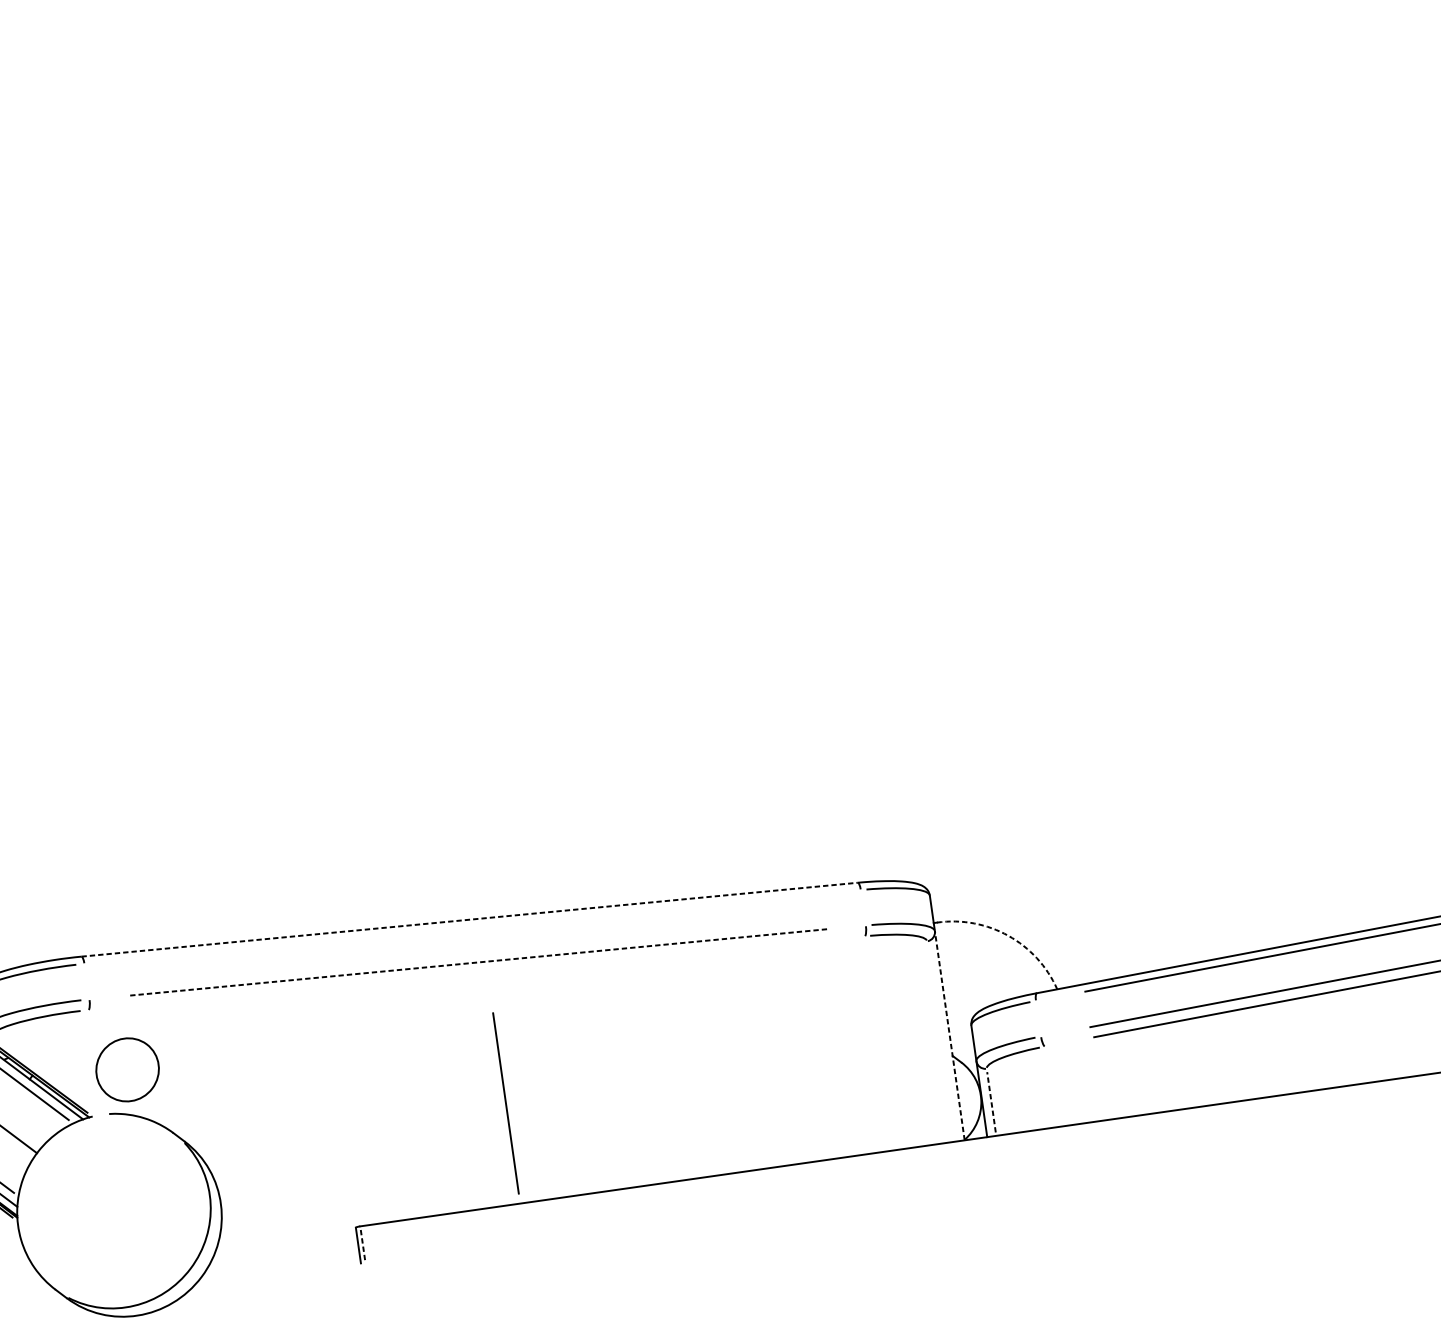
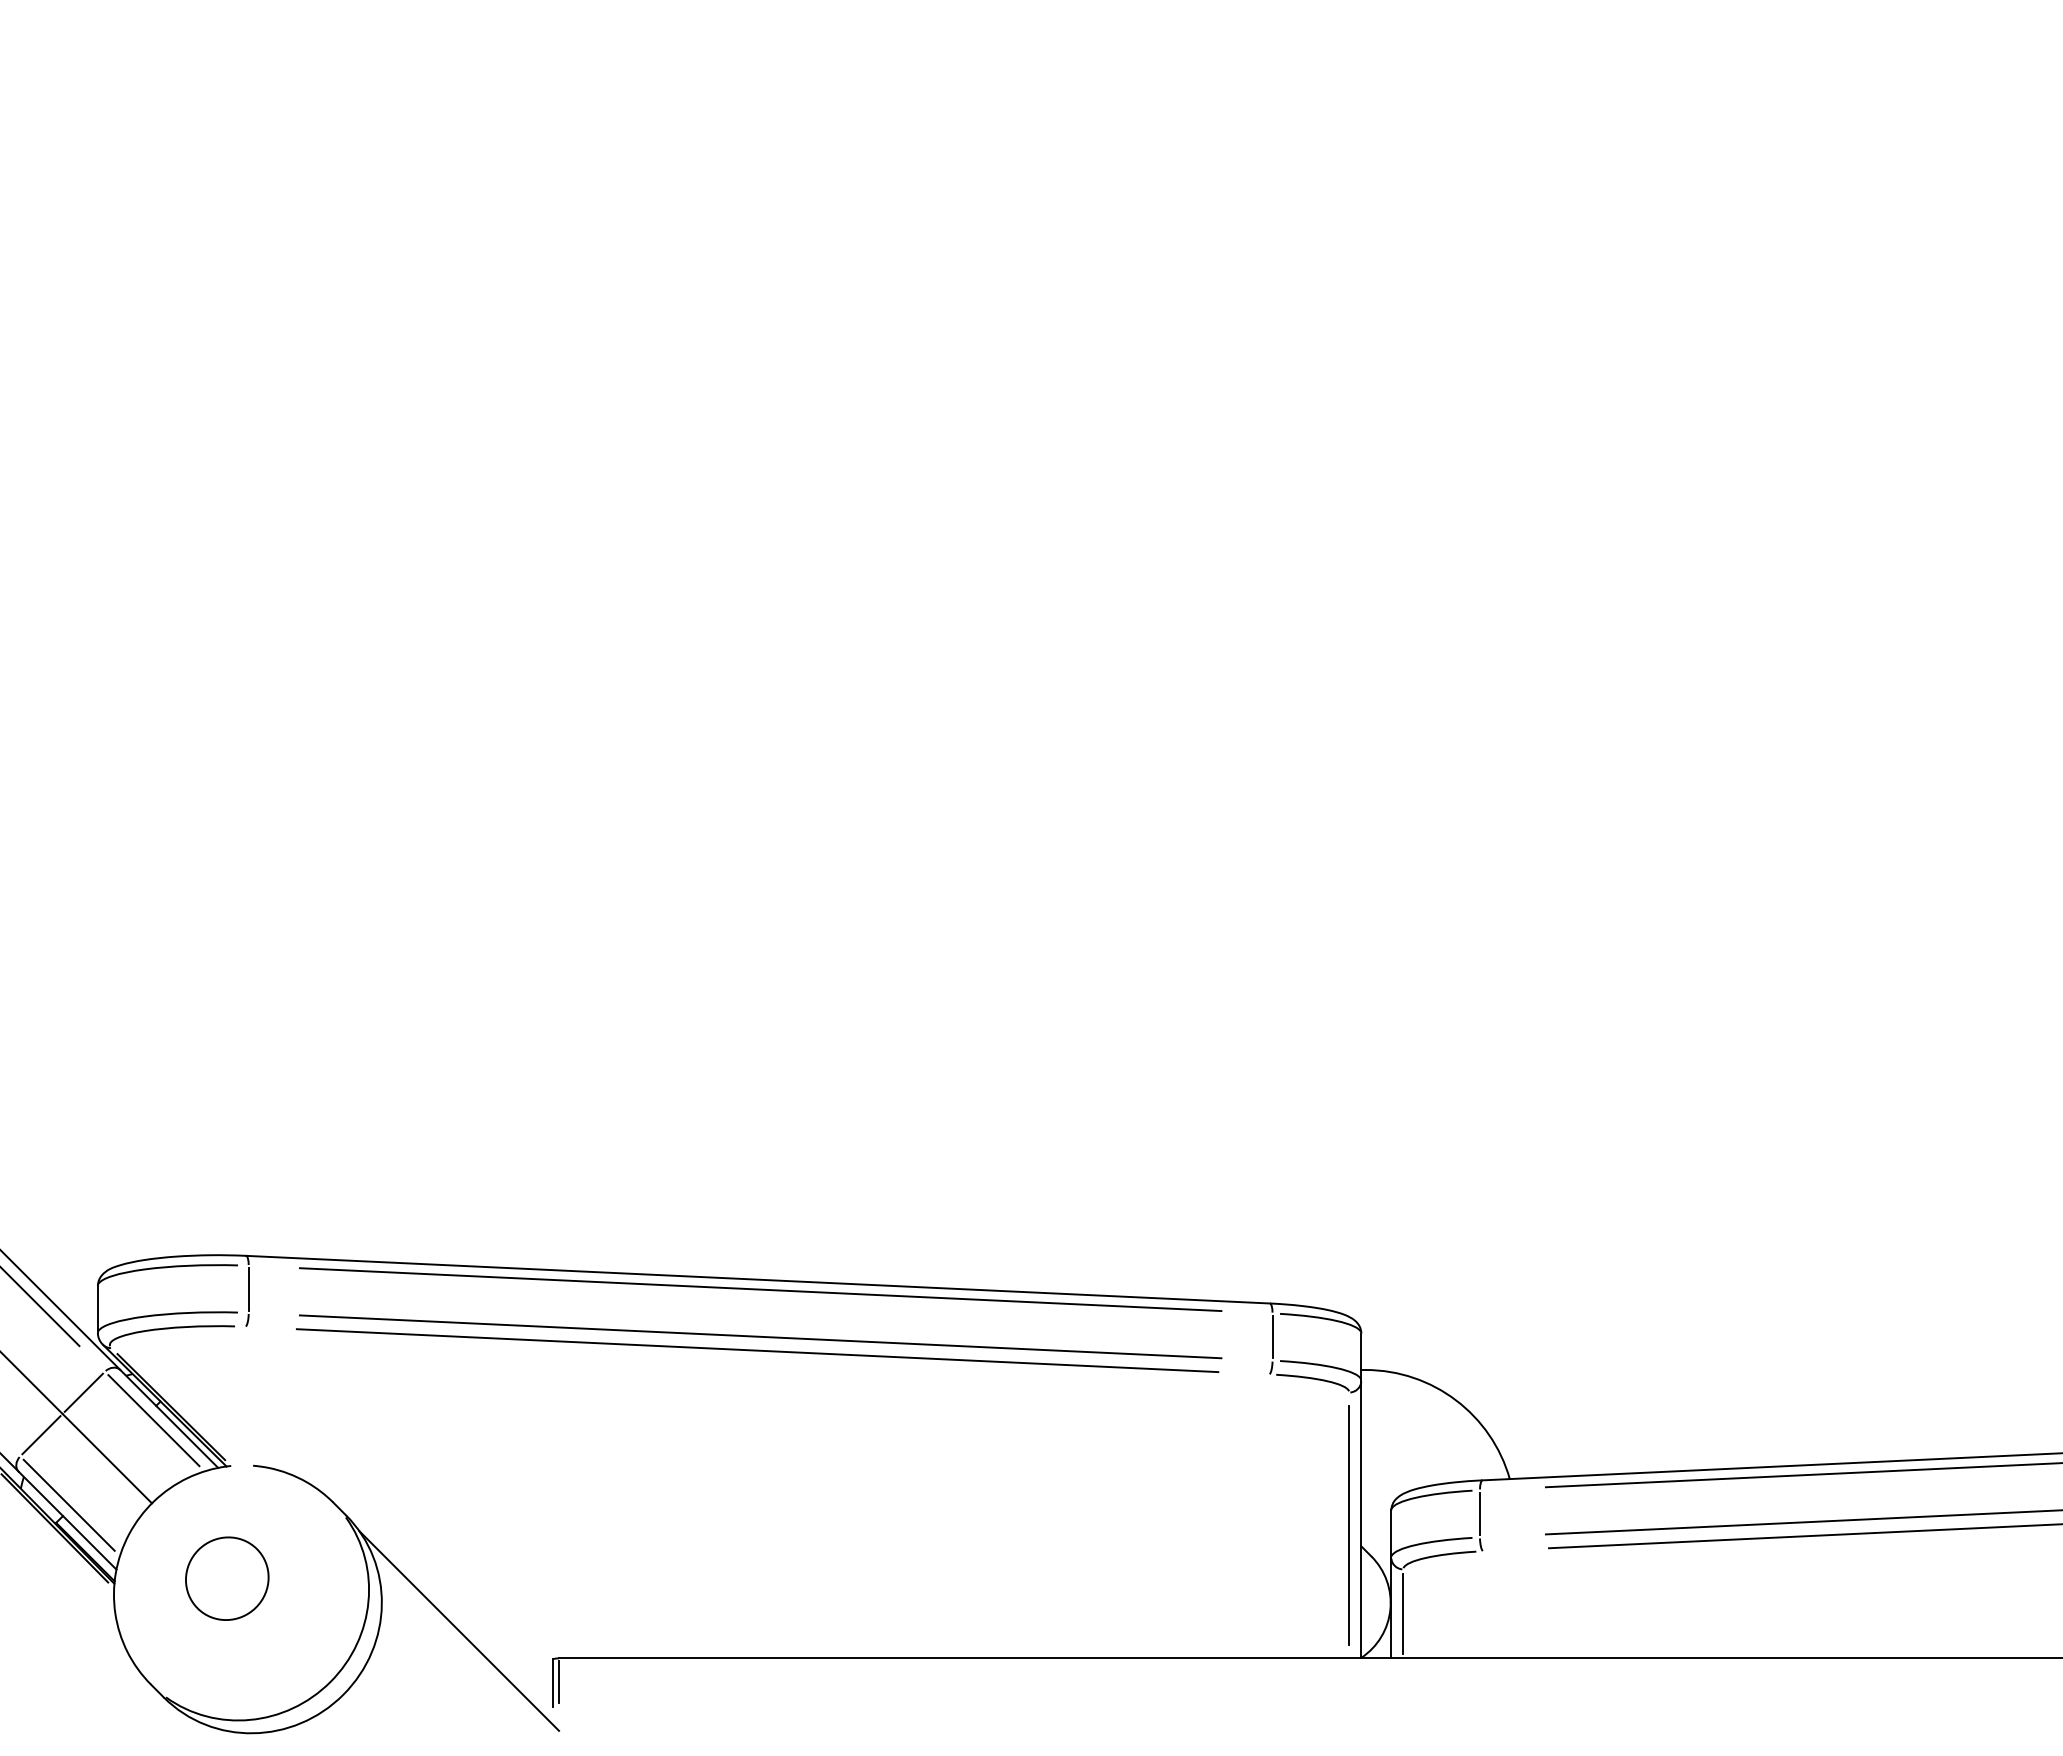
line: (863, 907) -> (1272, 1336), added
line: (469, 919) -> (758, 1279), dashed -> solid
line: (472, 926) -> (760, 1289), added
arc: (1008, 935) -> (1456, 1400), dashed -> solid
line: (477, 962) -> (760, 1336), dashed -> solid
line: (476, 973) -> (757, 1350), added
line: (86, 981) -> (248, 1289), added
line: (1038, 1018) -> (1479, 1513), added
line: (949, 1035) -> (1361, 1519), dashed -> solid
part: (127, 1069) -> (227, 1578), moved
line: (991, 1101) -> (1403, 1613), dashed -> solid
line: (505, 1103) -> (1348, 1525), moved
line: (282, 1216) -> (459, 1630), added
line: (363, 1243) -> (559, 1681), dashed -> solid

